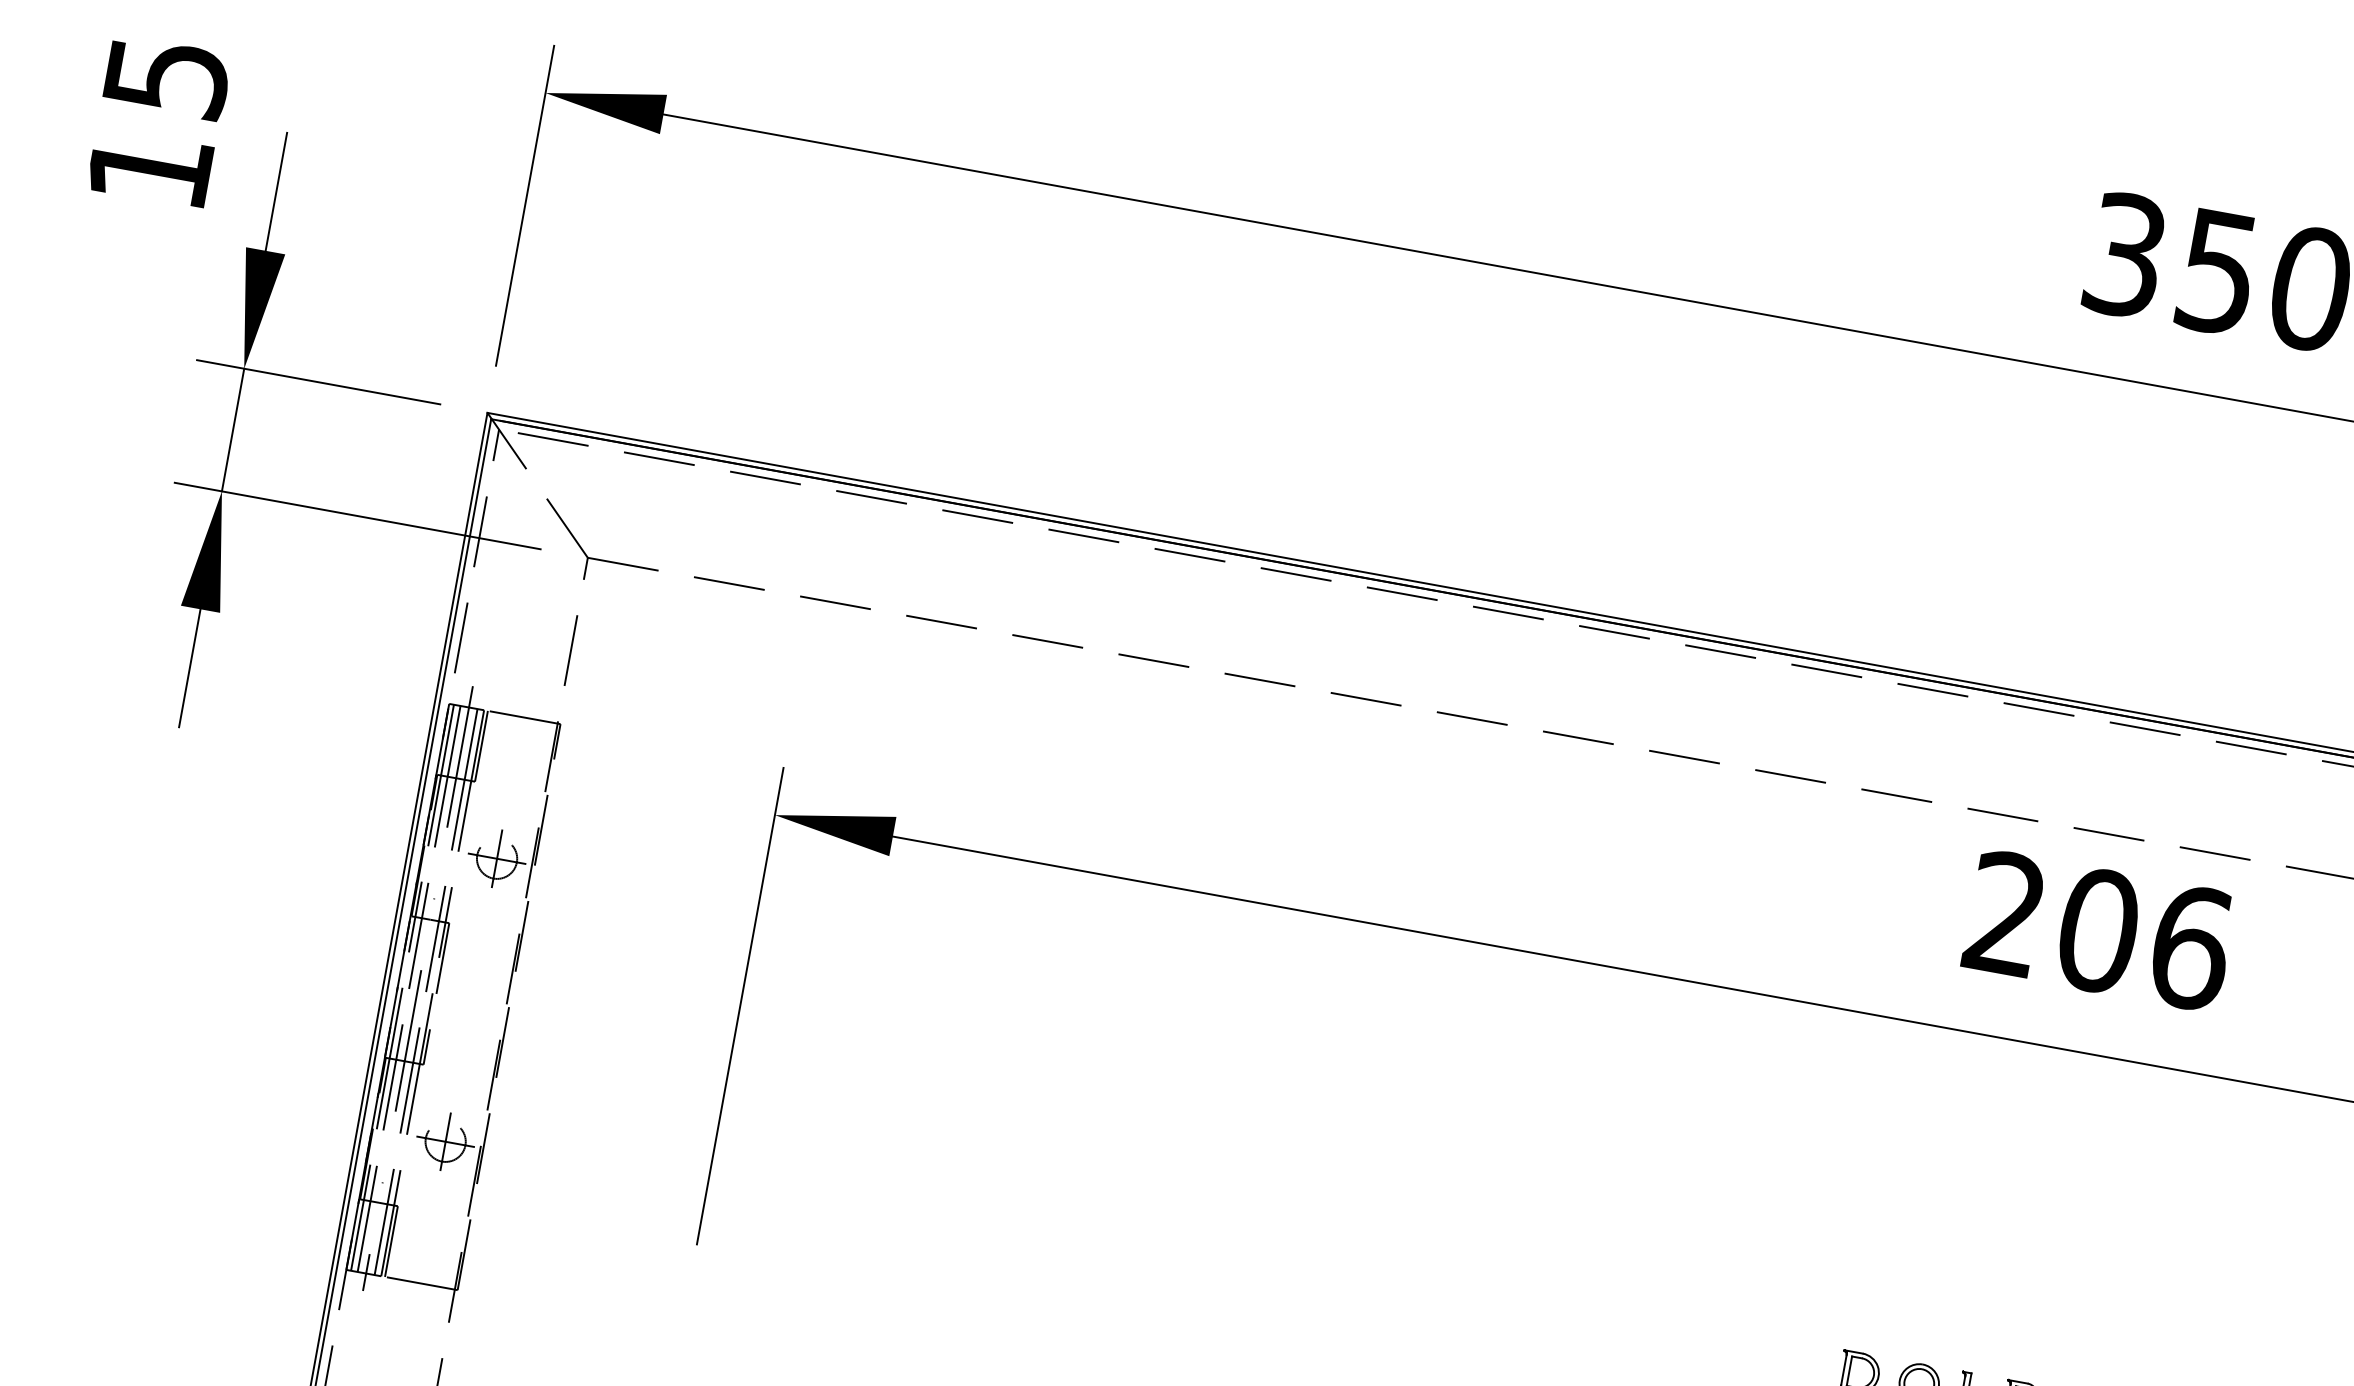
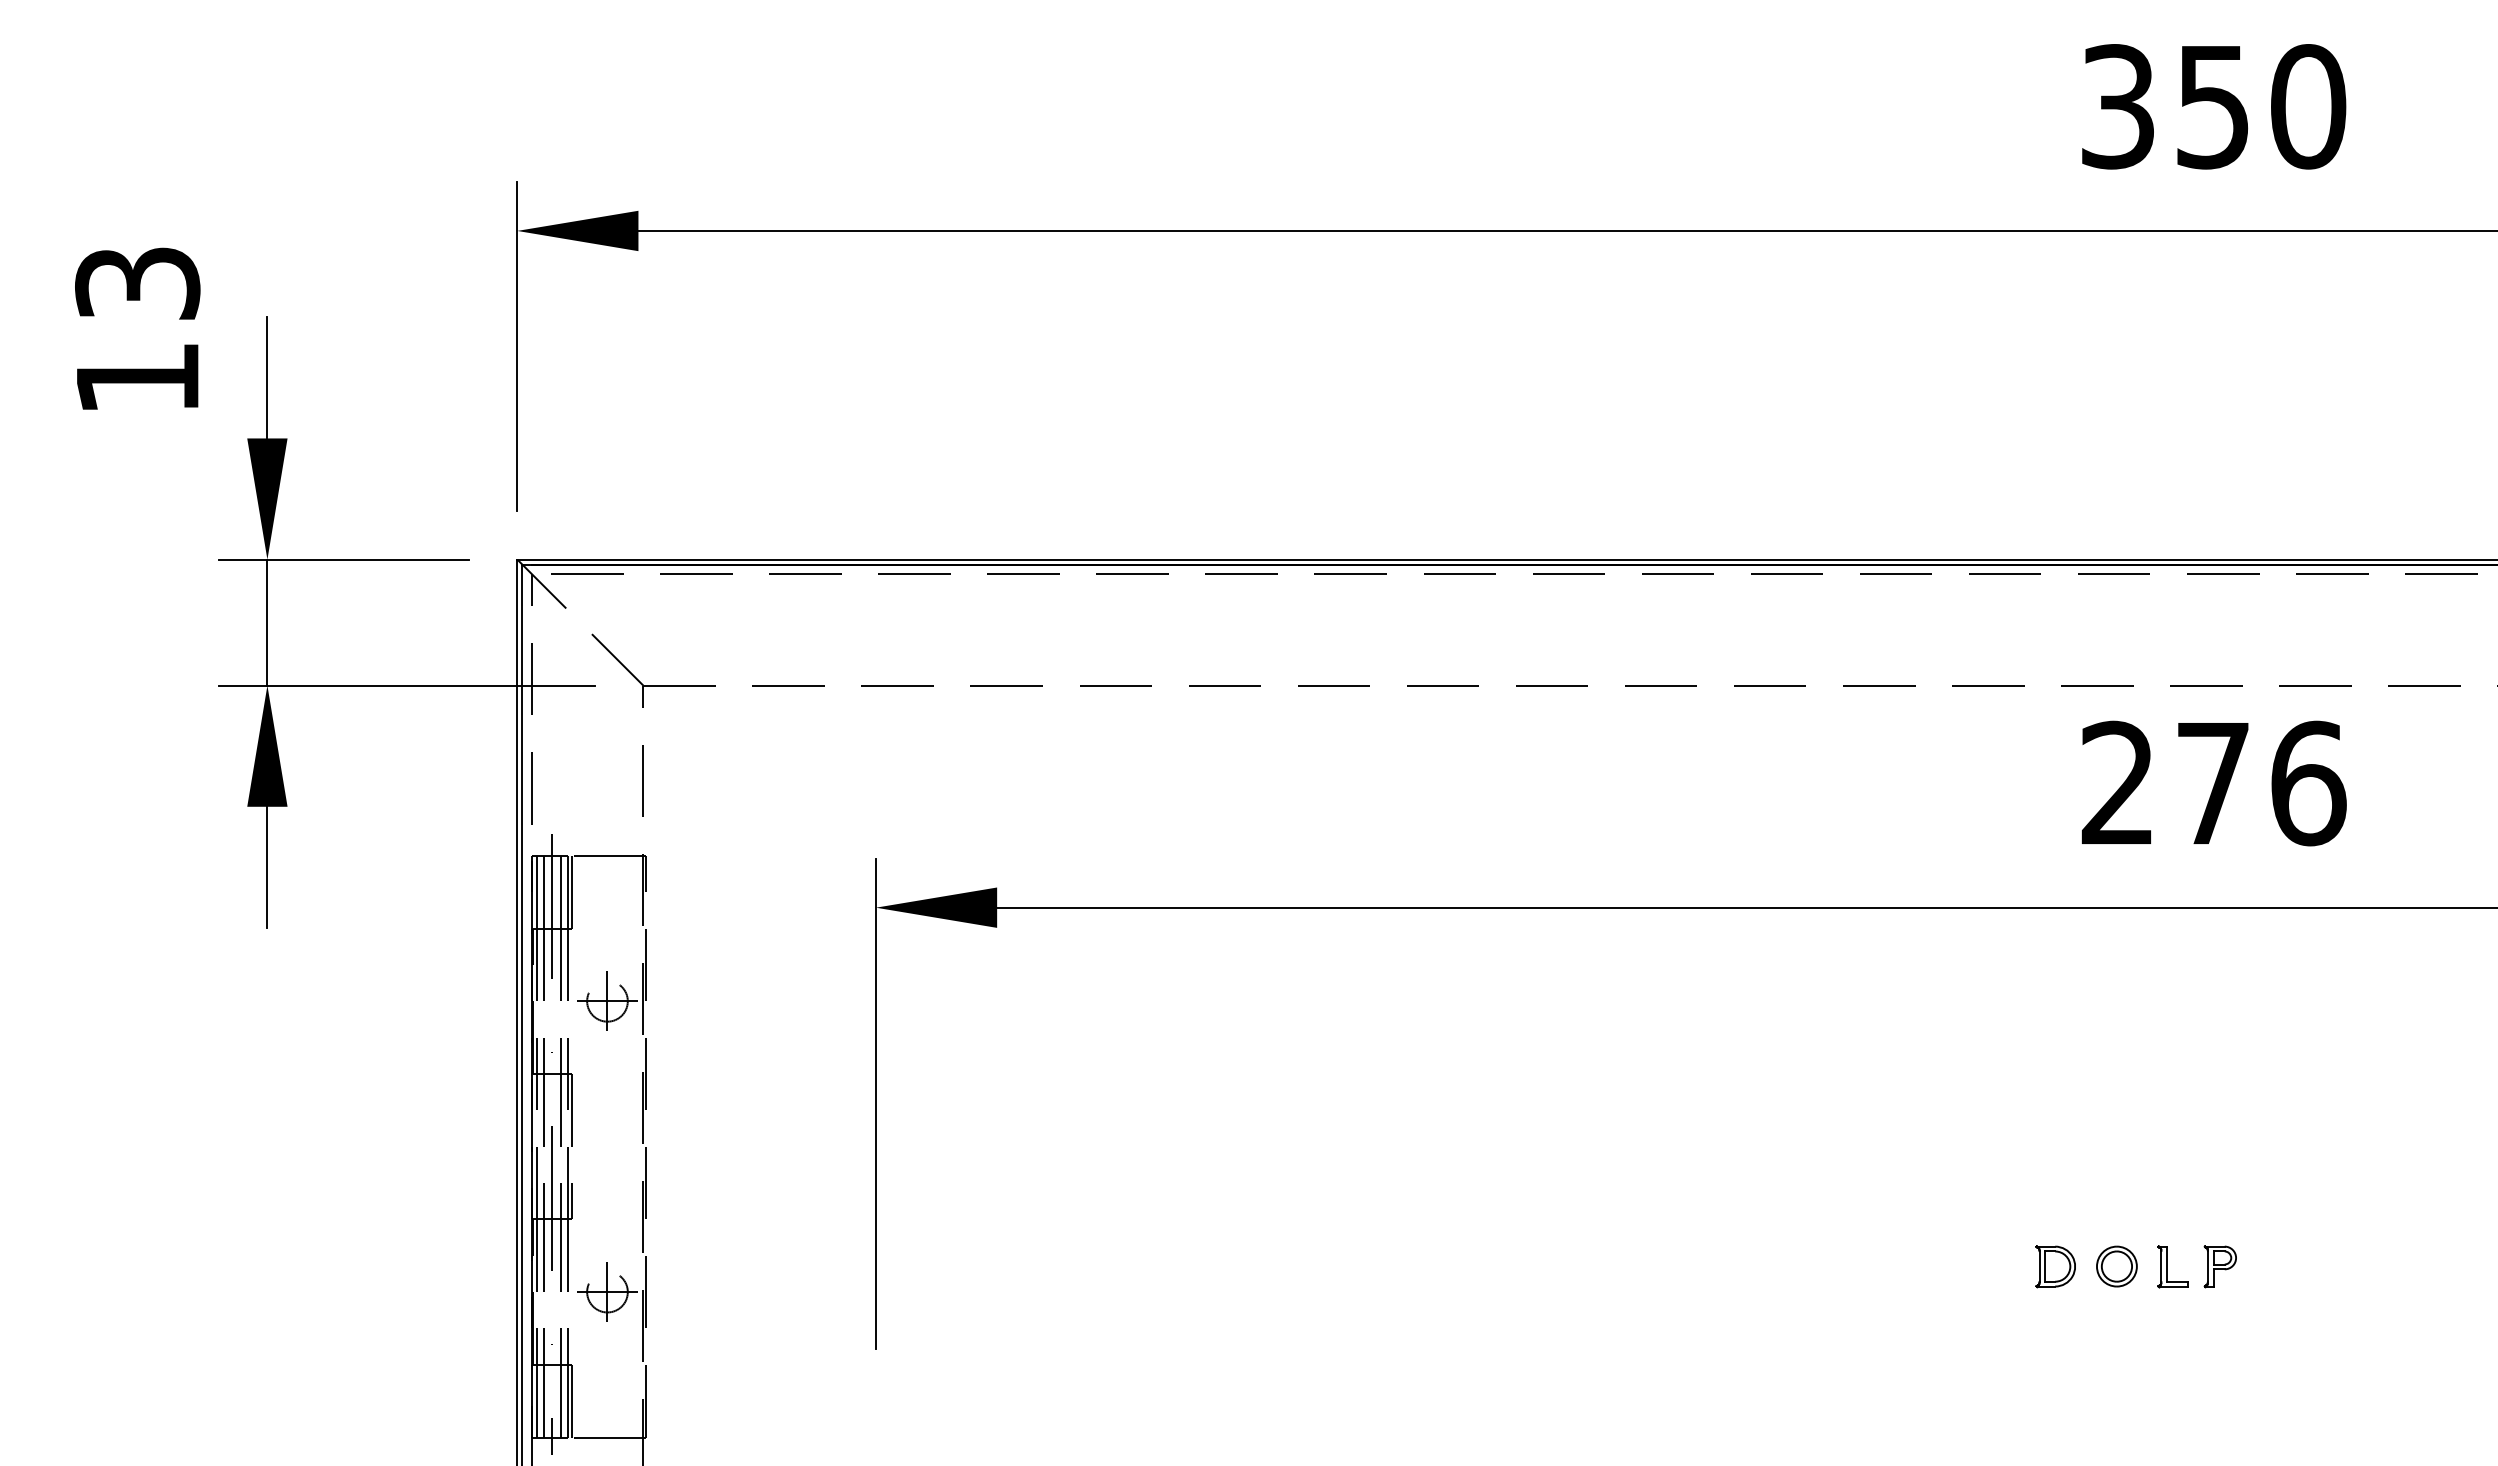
text: (166, 77) -> (137, 283), 15 -> 13
text: (2098, 930) -> (2213, 783), 206 -> 276

